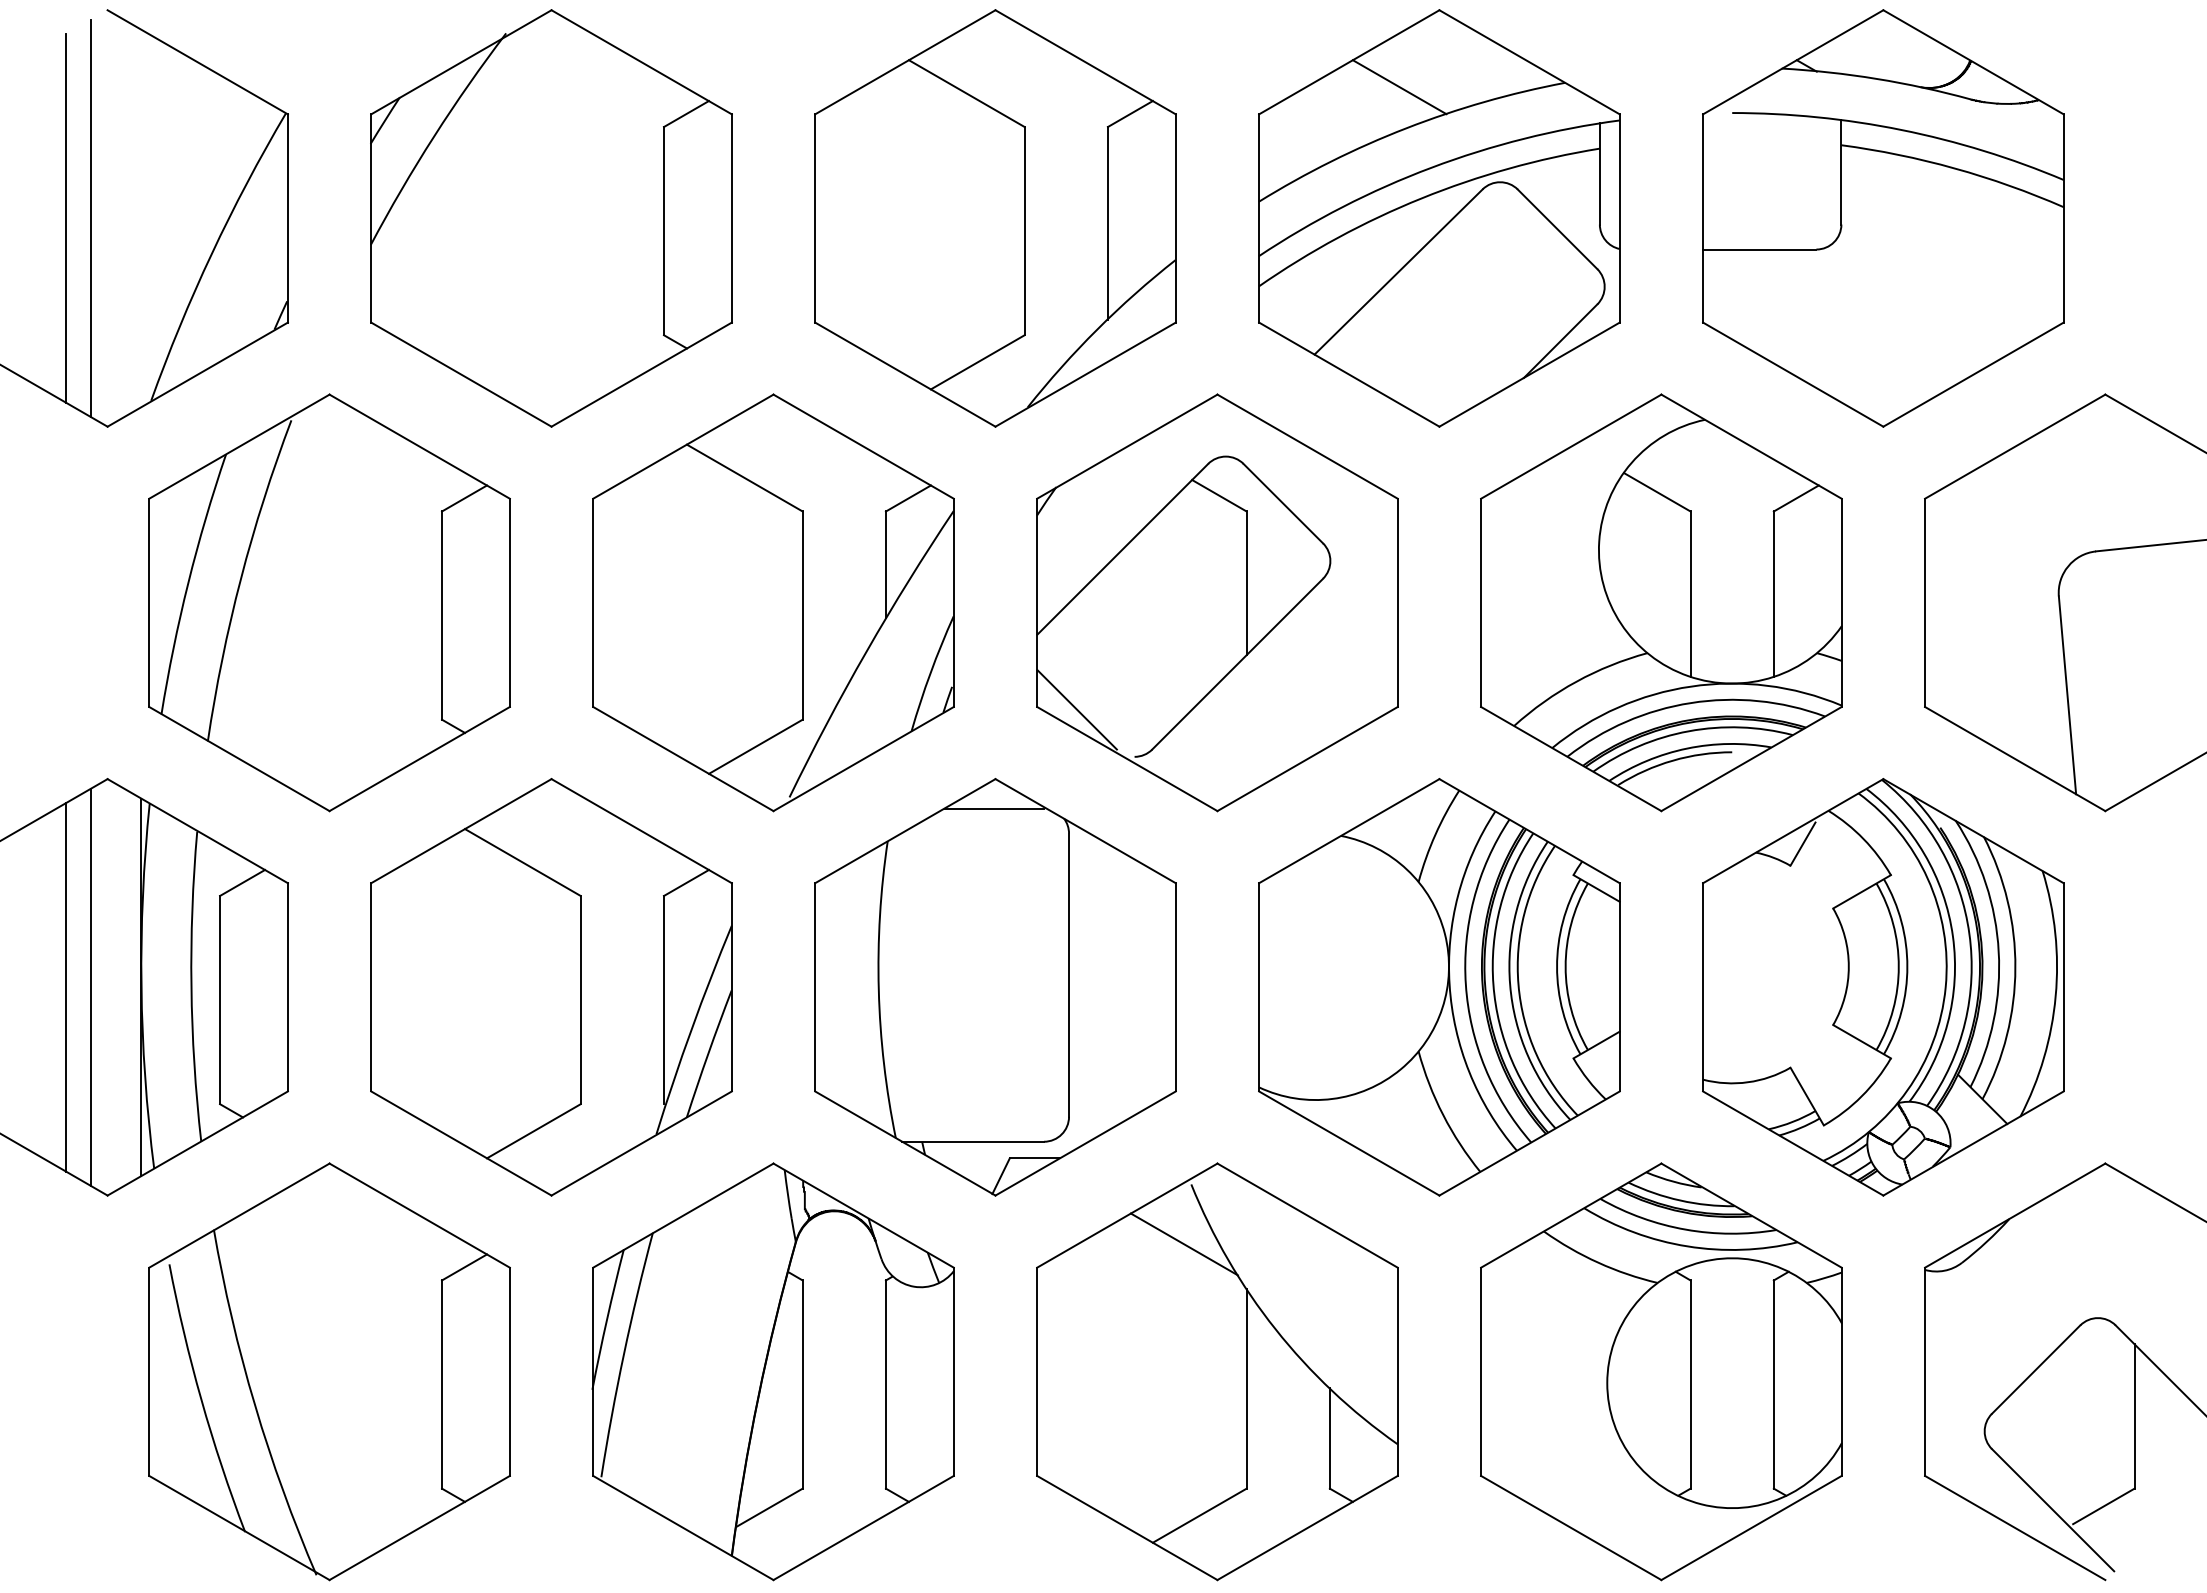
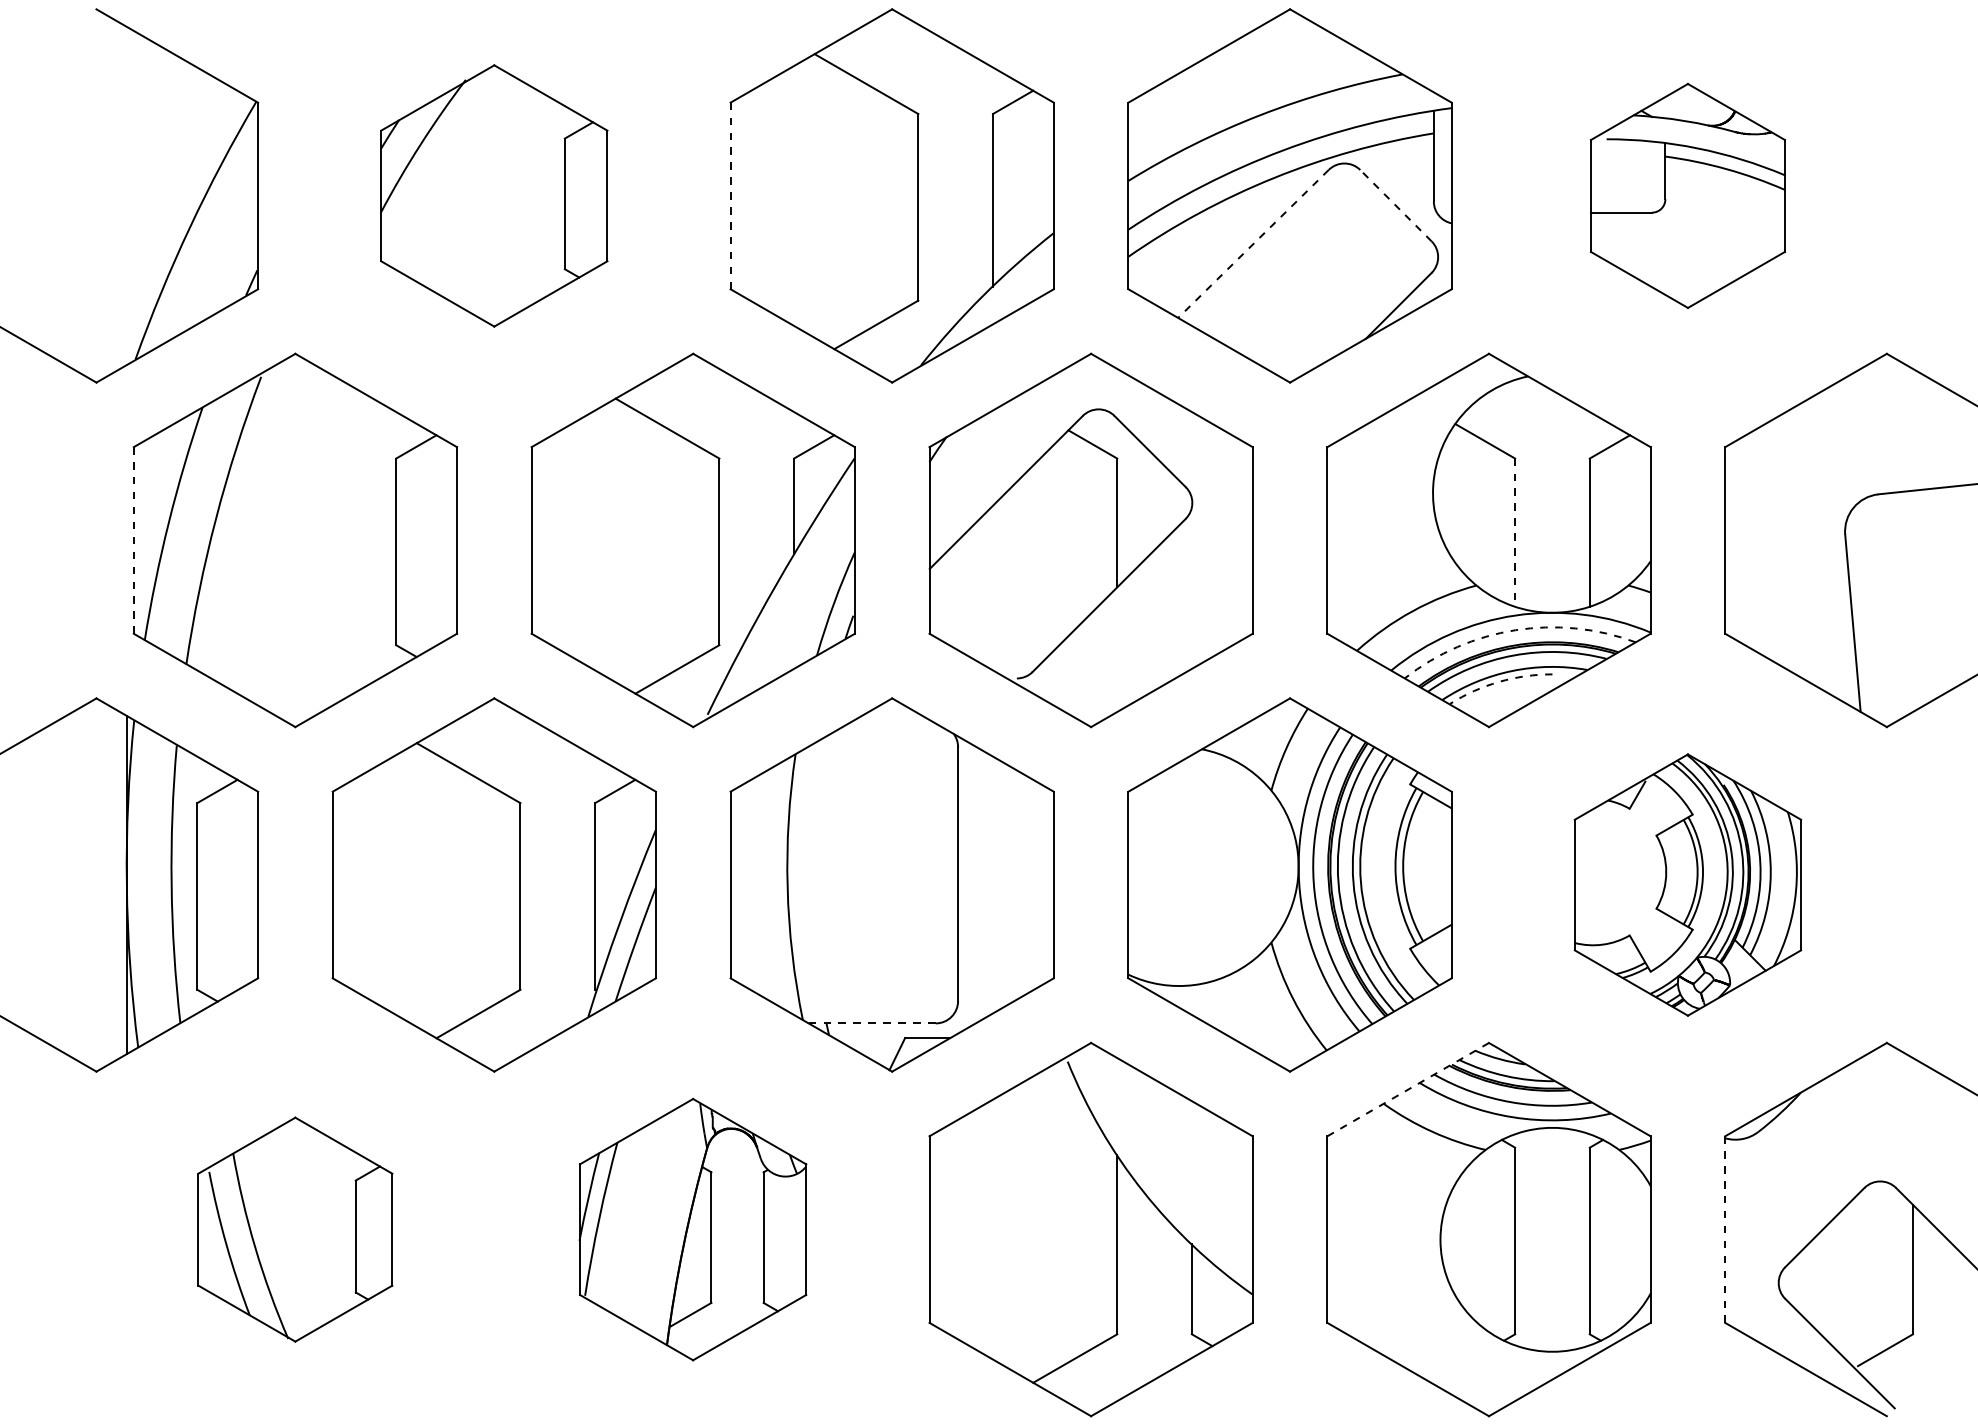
line: (1399, 87) -> (1254, 78), removed
line: (66, 217) -> (59, 195), removed
line: (91, 218) -> (82, 195), removed
part: (551, 218) -> (494, 195), size x0.7
line: (815, 218) -> (730, 195), solid -> dashed
part: (1883, 218) -> (1688, 195), size x0.6
line: (1557, 228) -> (1395, 204), solid -> dashed
line: (1398, 272) -> (1253, 244), solid -> dashed
line: (1690, 594) -> (1515, 532), solid -> dashed
line: (149, 603) -> (134, 541), solid -> dashed
arc: (1690, 703) -> (1515, 630), solid -> dashed
line: (1076, 709) -> (964, 636), removed
arc: (1672, 760) -> (1498, 681), solid -> dashed
line: (994, 808) -> (891, 724), removed
line: (66, 986) -> (59, 884), removed
line: (91, 987) -> (82, 885), removed
part: (1883, 987) -> (1688, 885), size x0.7
line: (973, 1141) -> (872, 1023), solid -> dashed
line: (1570, 1215) -> (1407, 1089), solid -> dashed
line: (1183, 1244) -> (1060, 1115), removed
part: (329, 1371) -> (295, 1229), size x0.6
part: (772, 1371) -> (692, 1229), size x0.7
line: (1925, 1372) -> (1725, 1230), solid -> dashed

